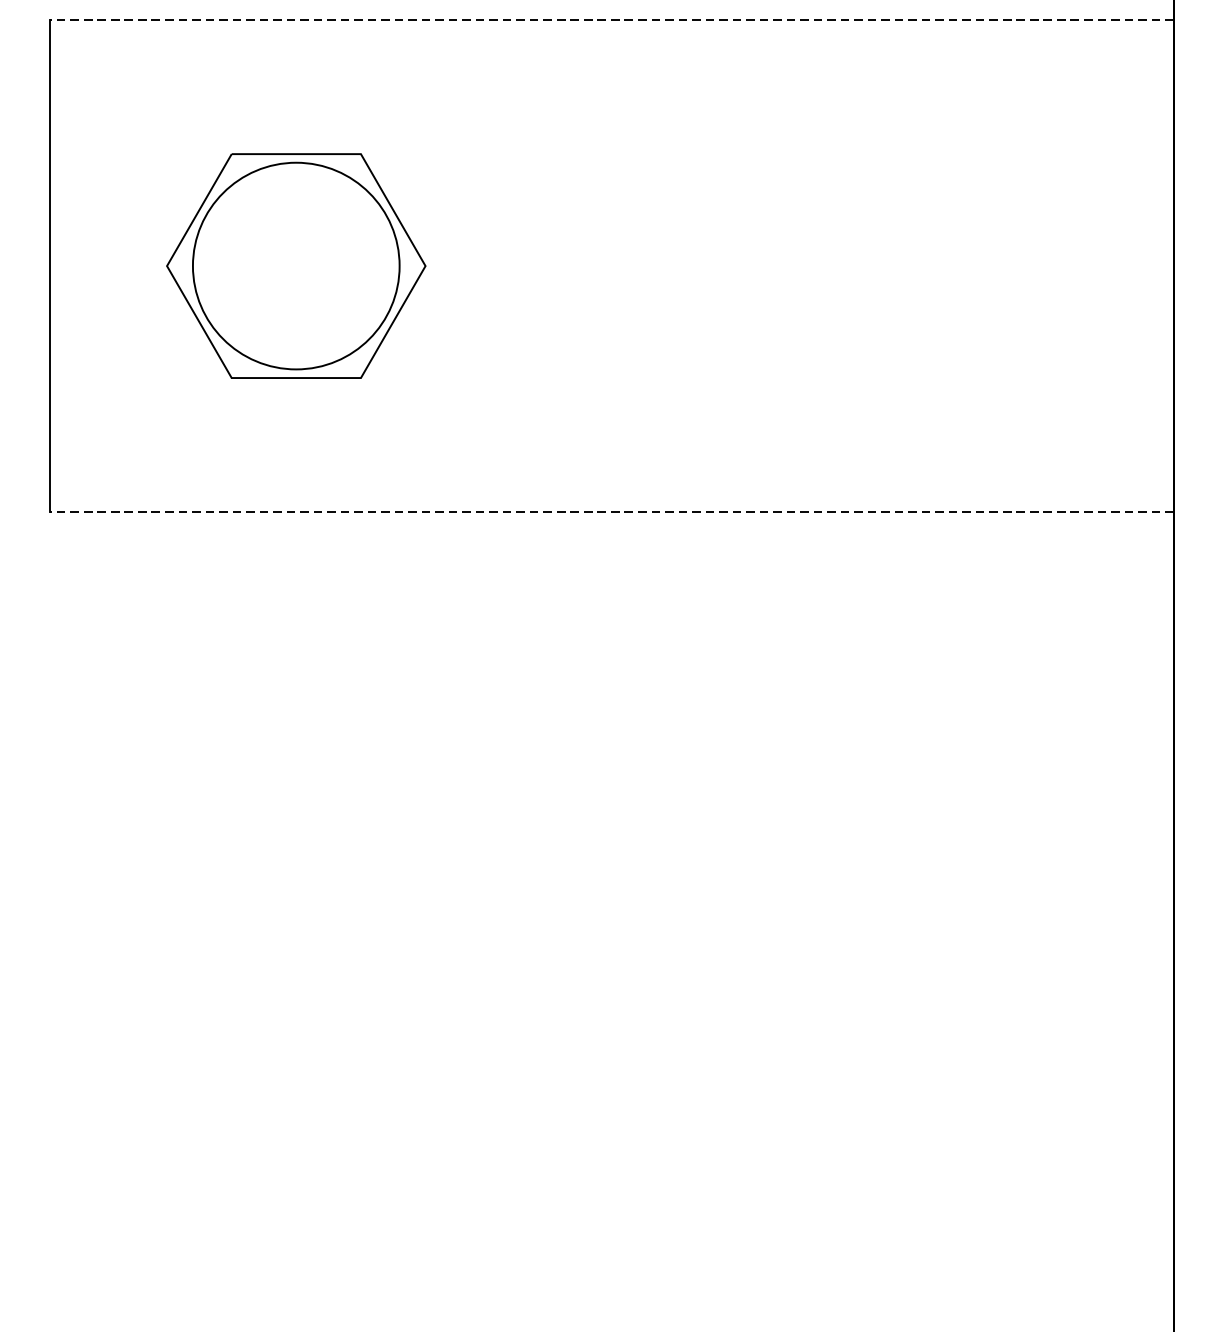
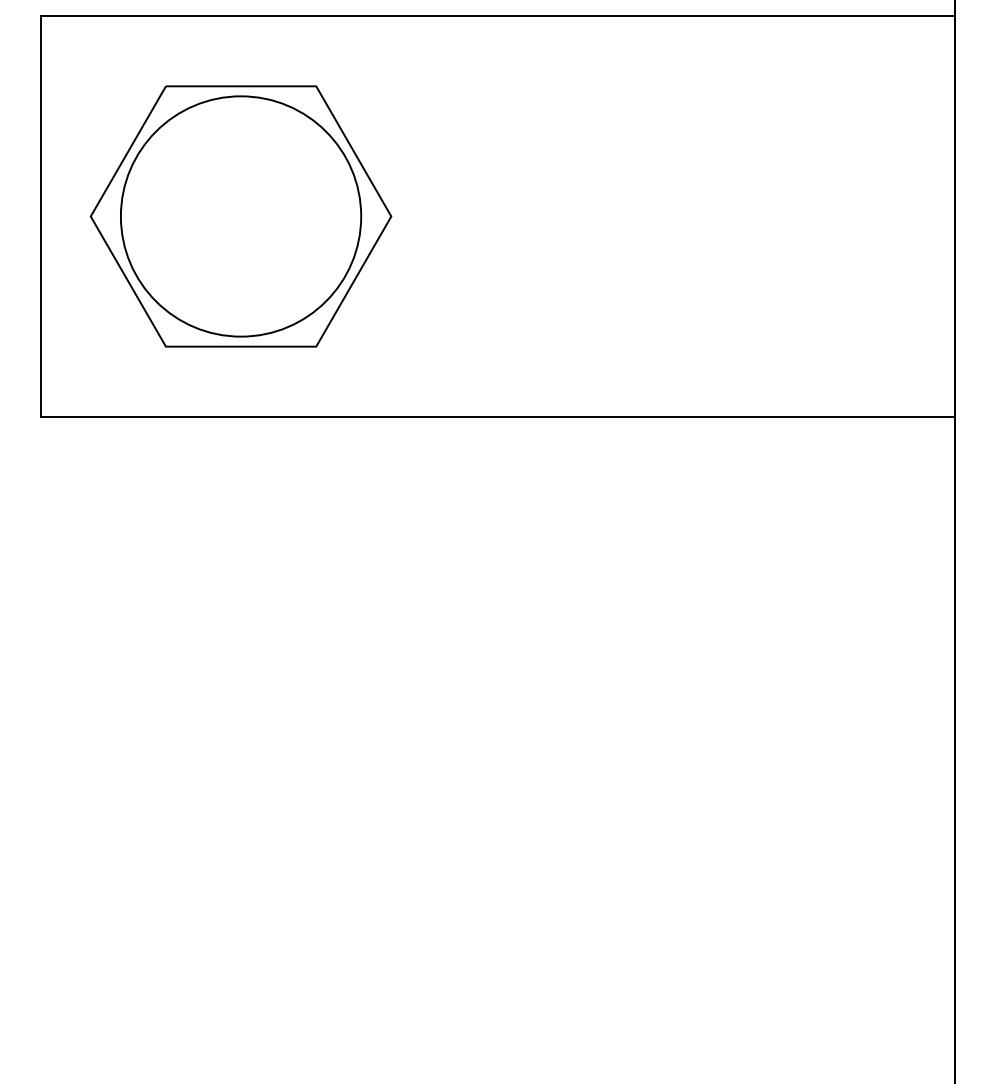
line: (611, 20) -> (497, 16), dashed -> solid
part: (295, 266) -> (240, 216), size x1.43
line: (611, 511) -> (497, 416), dashed -> solid

